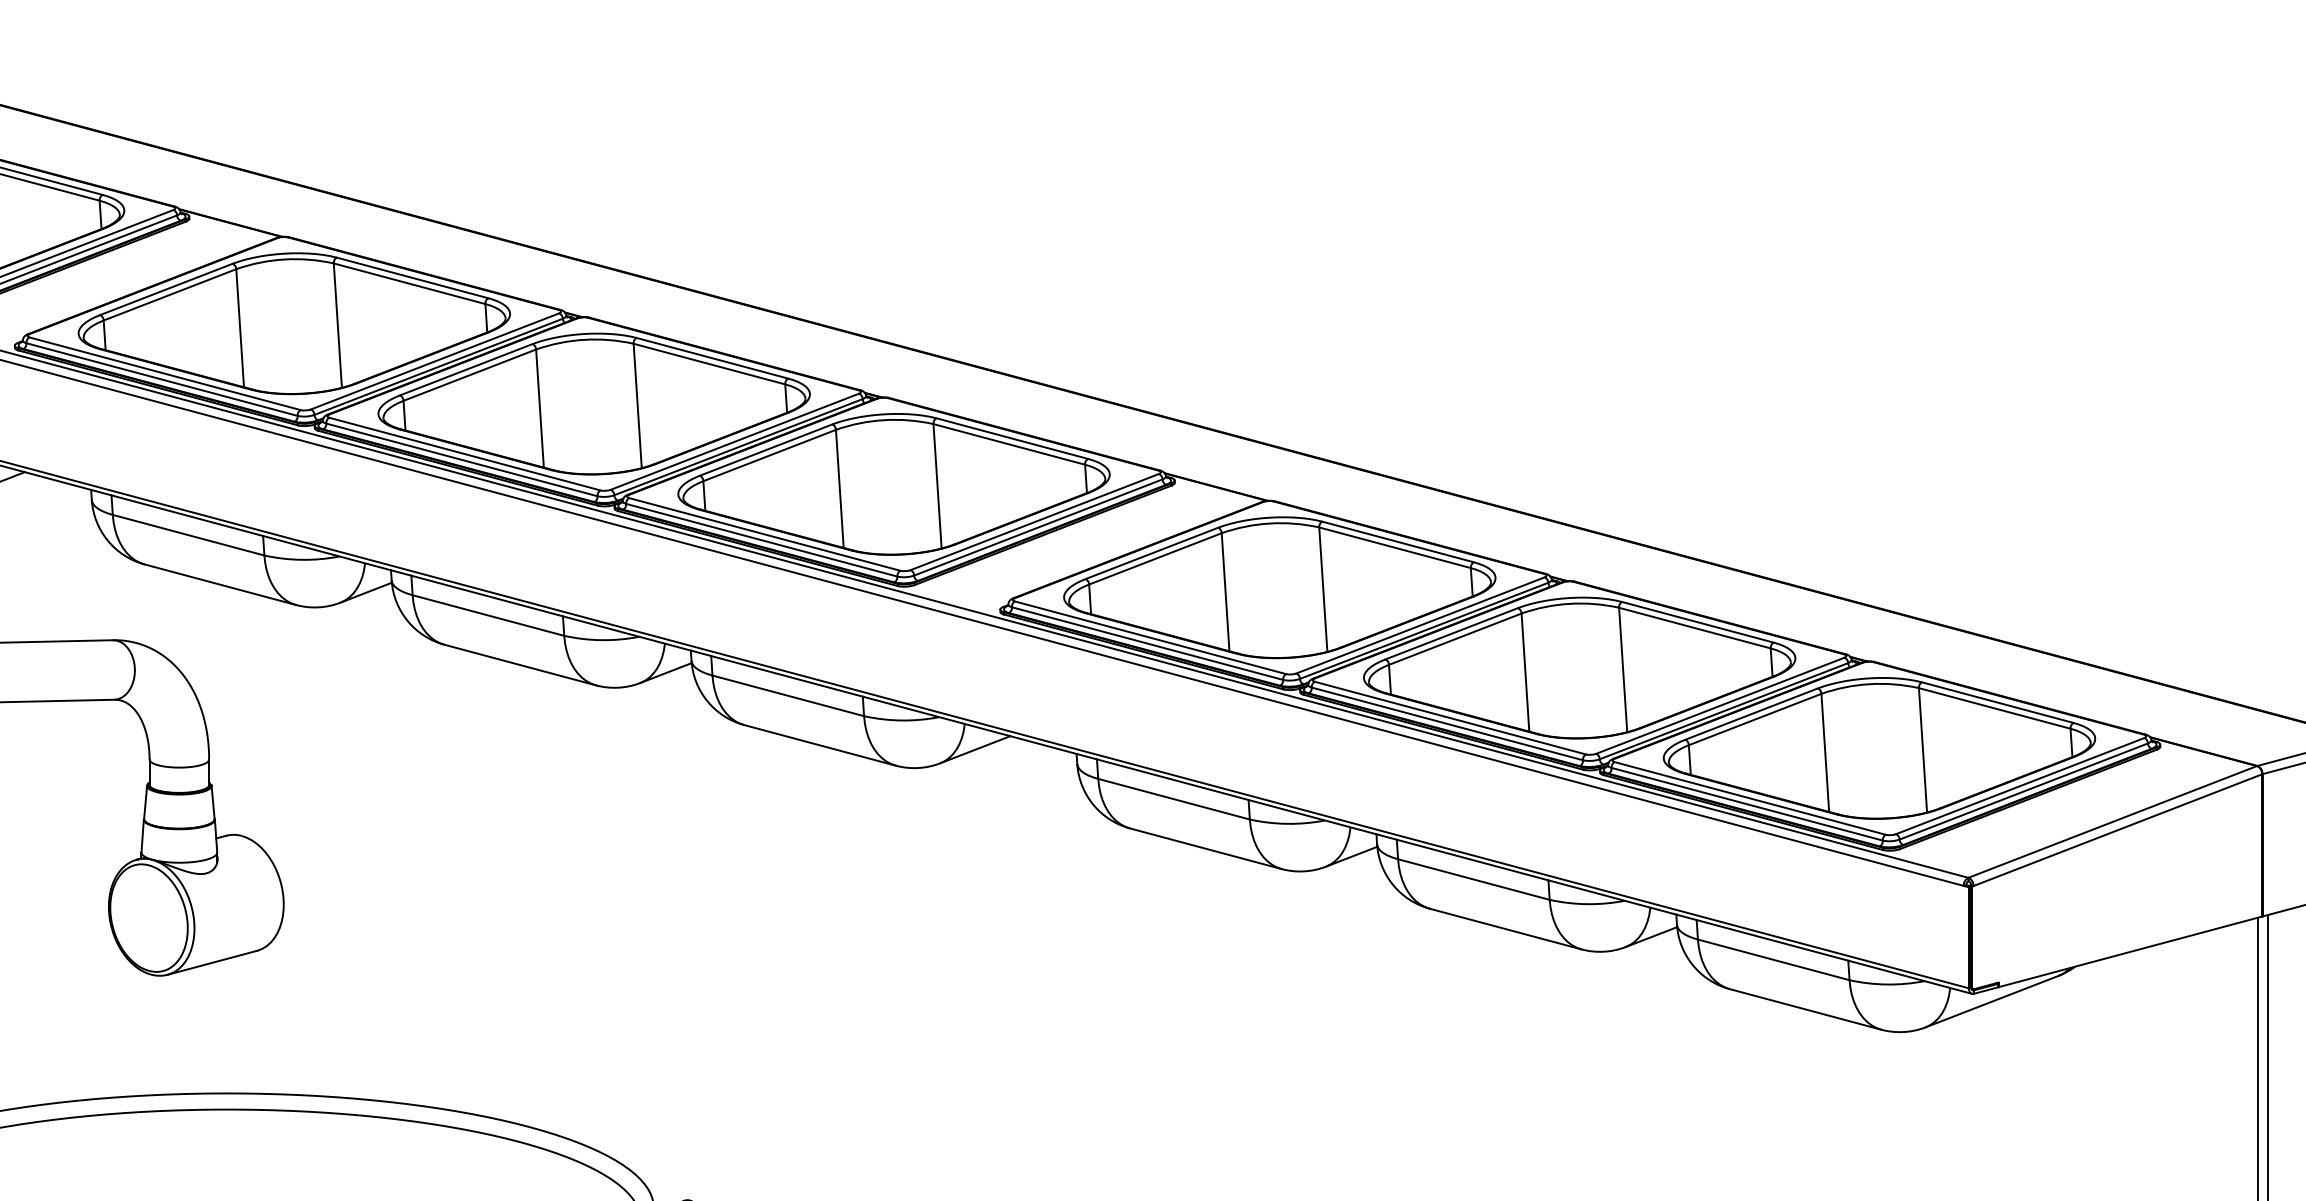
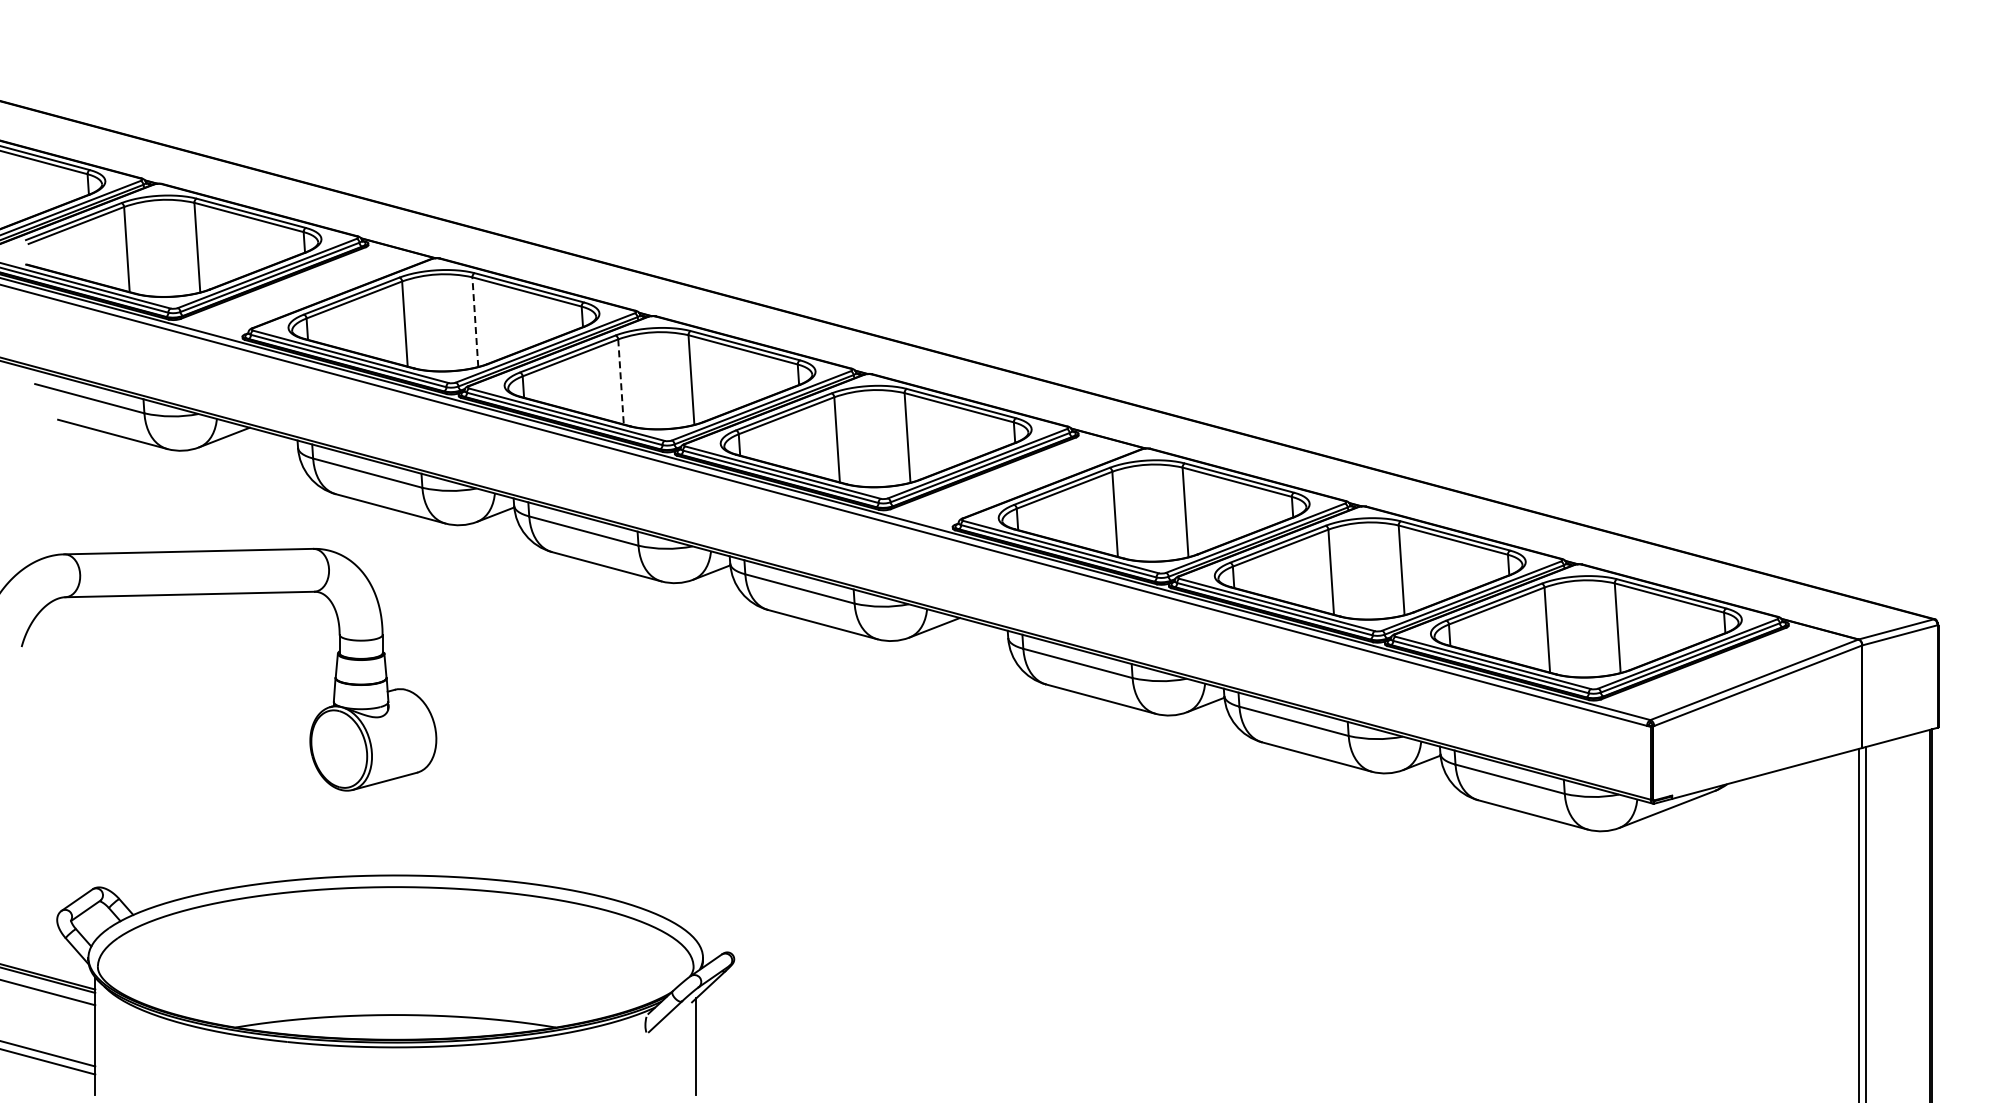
line: (338, 326) -> (475, 322), solid -> dashed
line: (540, 407) -> (621, 381), solid -> dashed

